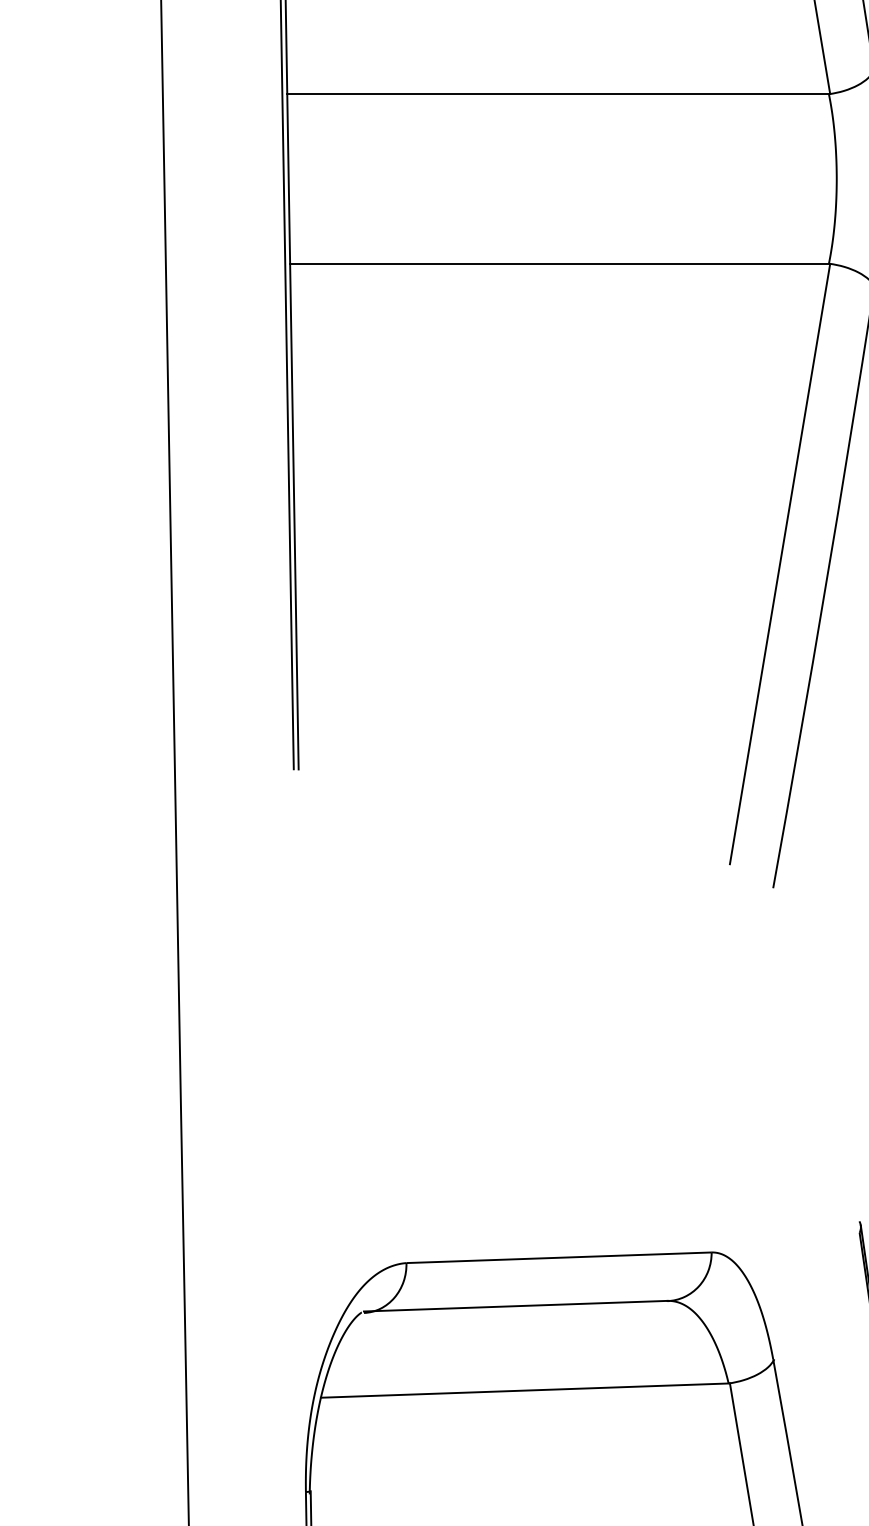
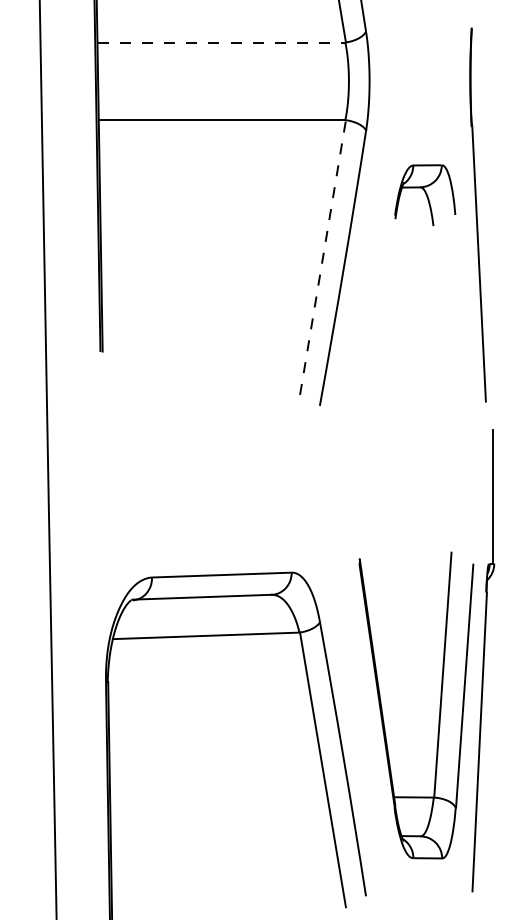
line: (558, 94) -> (221, 42), solid -> dashed
line: (781, 563) -> (323, 257), solid -> dashed

